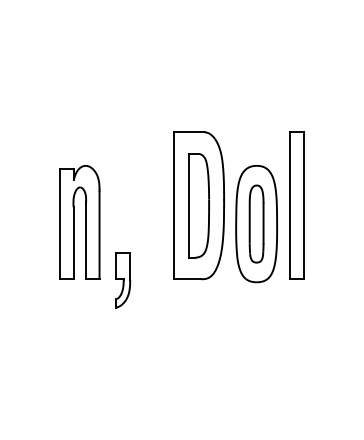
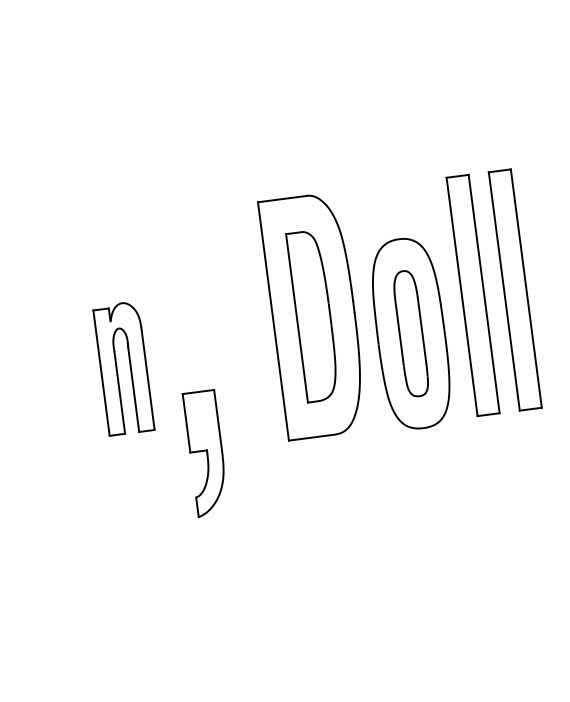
part: (322, 205) -> (514, 289), added
part: (79, 222) -> (123, 368), size x0.7
part: (123, 280) -> (206, 453), size x1.4

